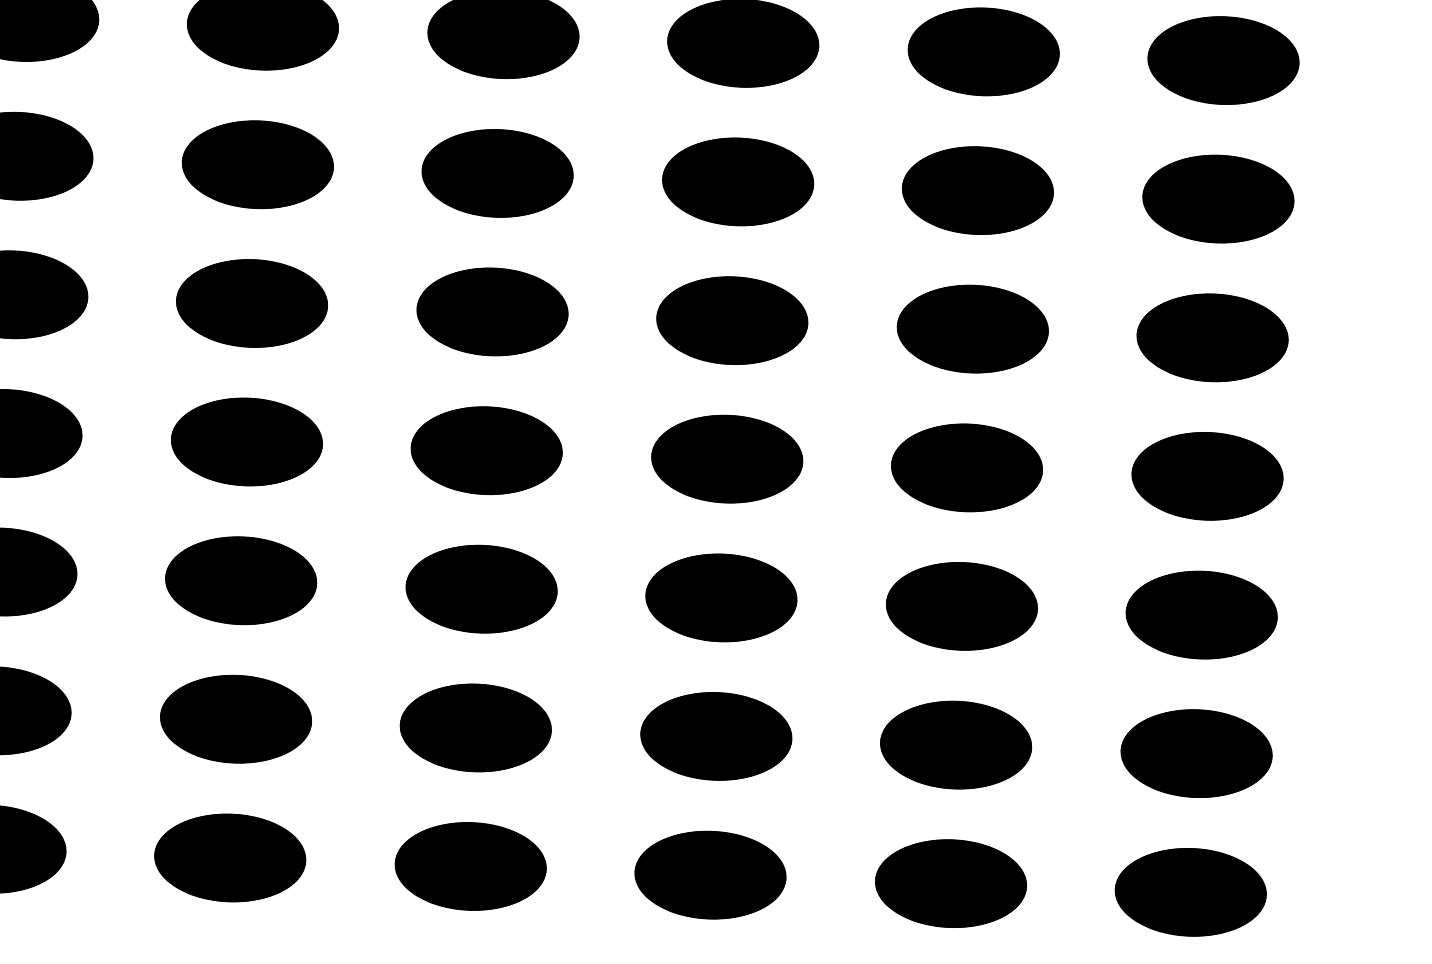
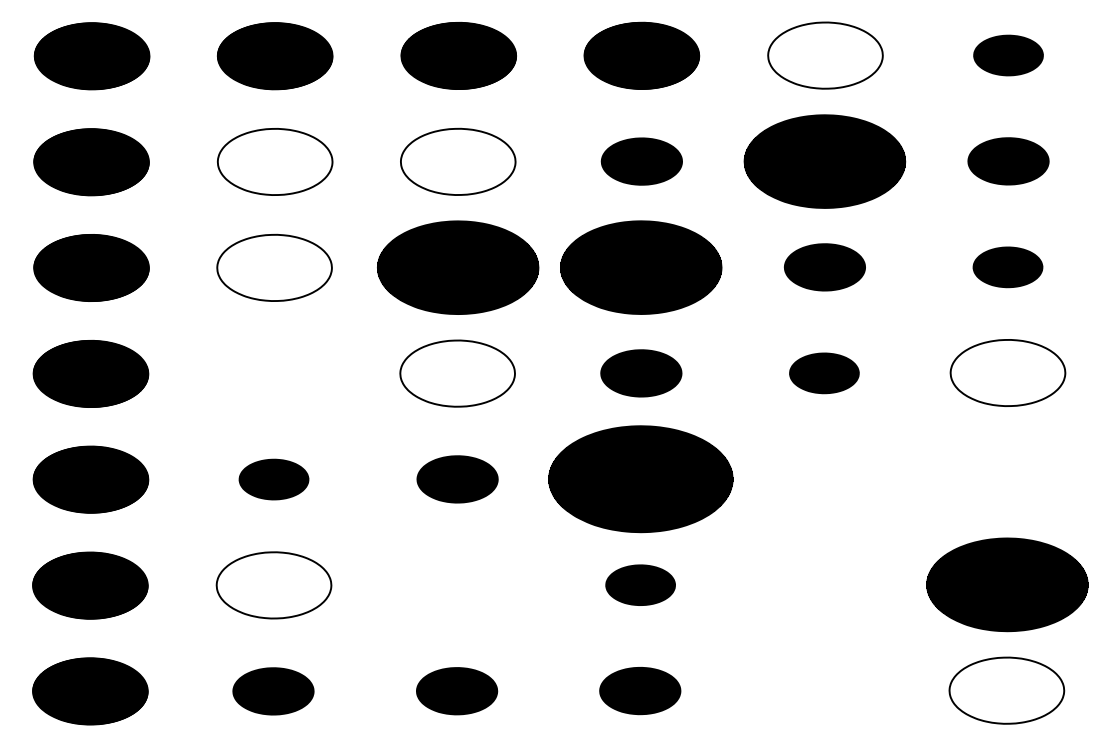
hatch: (983, 51) -> (825, 55), removed
part: (1223, 60) -> (1008, 55), size x0.6
hatch: (257, 164) -> (274, 161), removed
hatch: (496, 172) -> (457, 161), removed
part: (737, 181) -> (641, 161), size x0.7
part: (977, 190) -> (824, 161), size x1.4
part: (1218, 199) -> (1008, 161), size x0.7
hatch: (251, 302) -> (274, 267), removed
part: (492, 311) -> (458, 267), size x1.4
part: (732, 320) -> (641, 267), size x1.4
part: (972, 329) -> (824, 267), size x0.7
part: (1211, 338) -> (1007, 267), size x0.6
part: (246, 441) -> (274, 373), removed
hatch: (486, 450) -> (457, 373), removed
part: (727, 459) -> (641, 373), size x0.7
part: (967, 468) -> (824, 373), size x0.6
hatch: (1206, 475) -> (1007, 372), removed
part: (240, 580) -> (273, 479), size x0.6
part: (481, 589) -> (457, 479), size x0.7
part: (721, 598) -> (640, 479), size x1.6
part: (962, 606) -> (824, 479), removed
part: (1201, 614) -> (1007, 478), removed
hatch: (235, 719) -> (273, 585), removed
part: (475, 728) -> (456, 585), removed
part: (716, 736) -> (640, 585), size x0.6
part: (955, 744) -> (823, 584), removed
part: (1196, 753) -> (1007, 584), size x1.4
part: (230, 858) -> (273, 691), size x0.7
part: (469, 866) -> (456, 691), size x0.7
part: (710, 874) -> (640, 690), size x0.7
part: (950, 883) -> (823, 690), removed
hatch: (1190, 892) -> (1006, 690), removed

